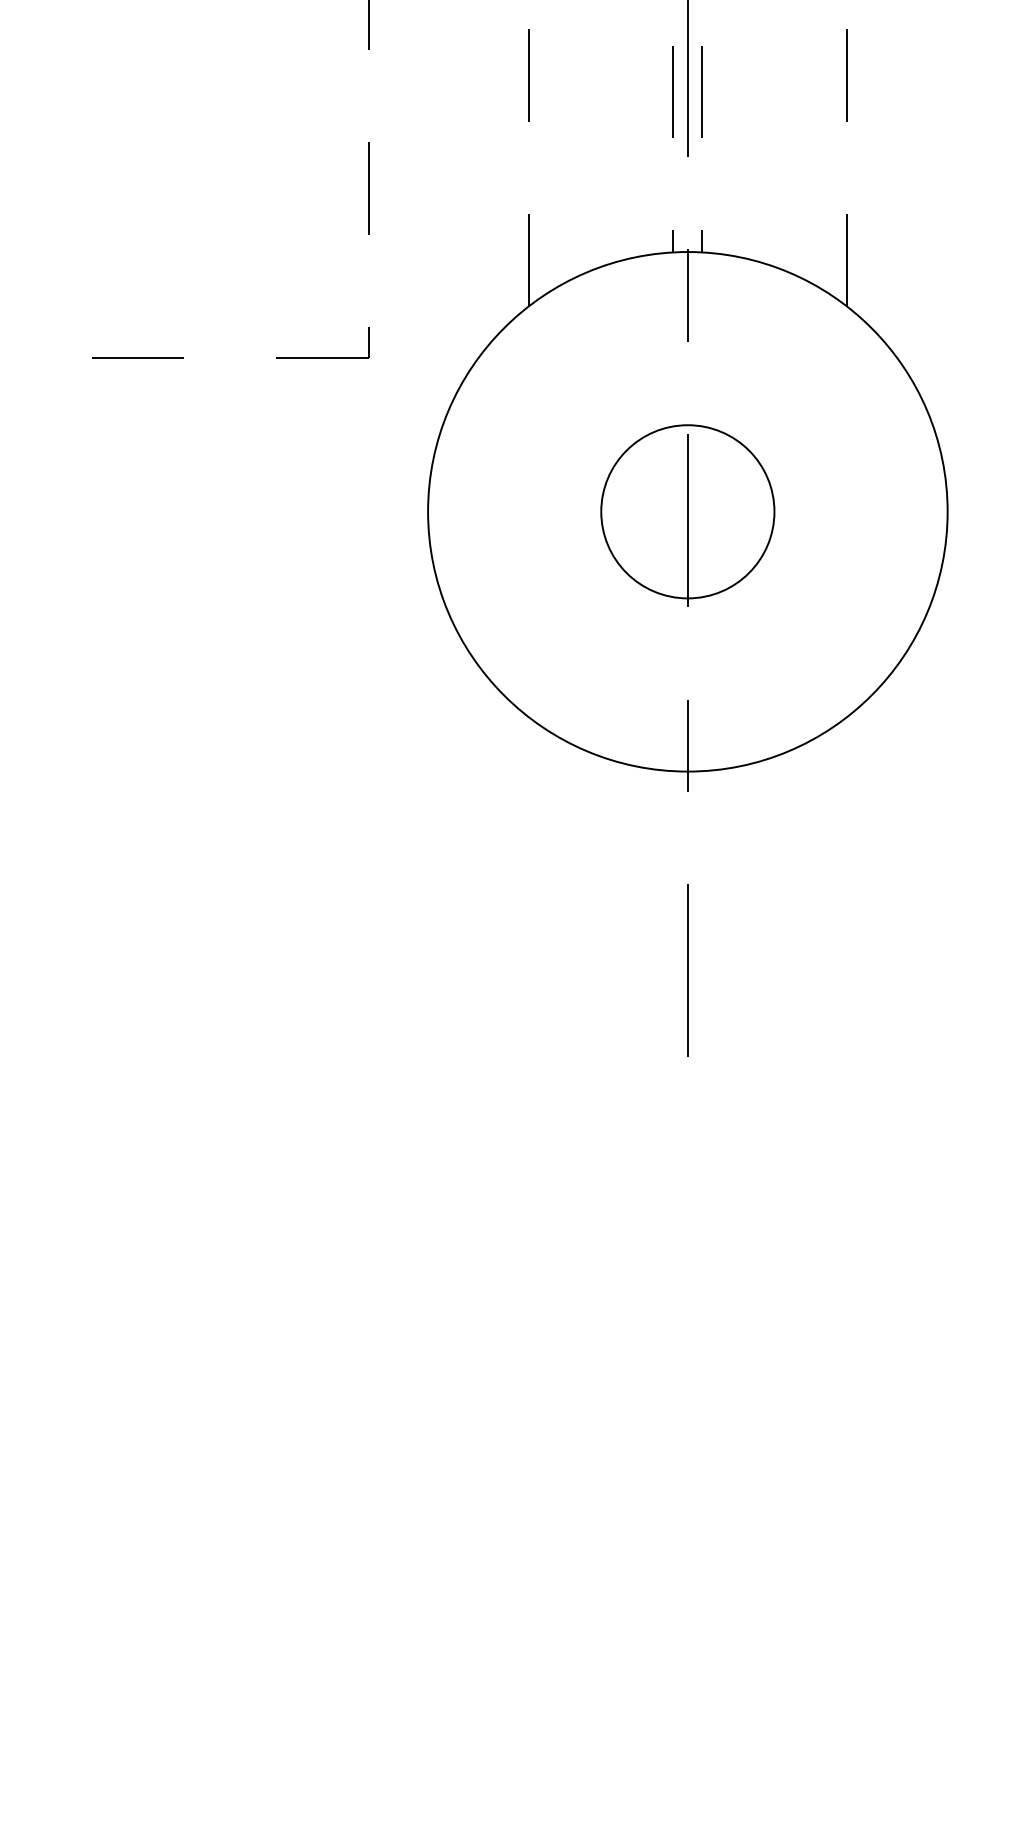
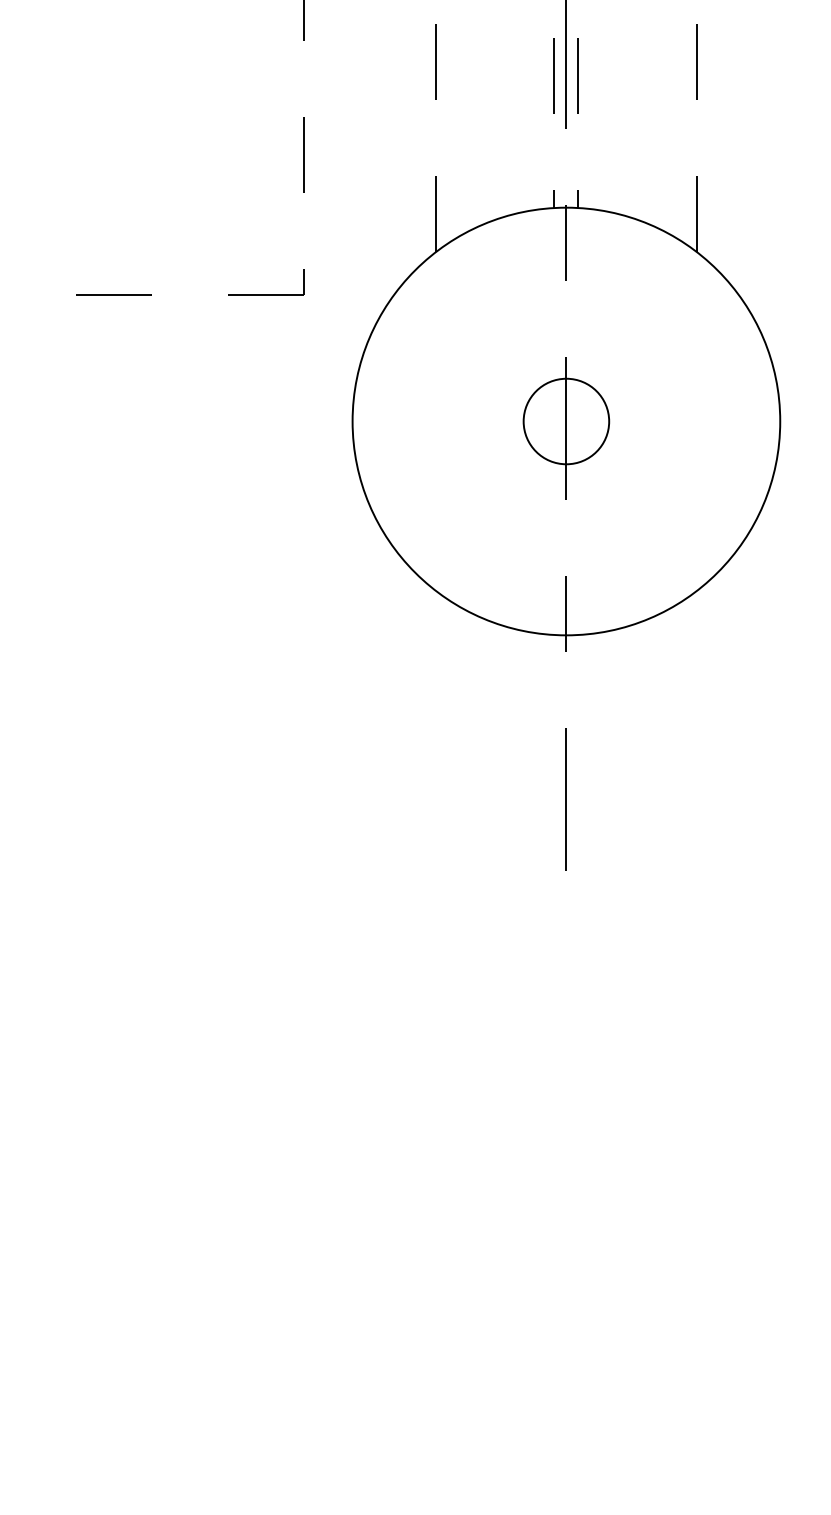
circle: (687, 511) -> (566, 421), size x0.6

